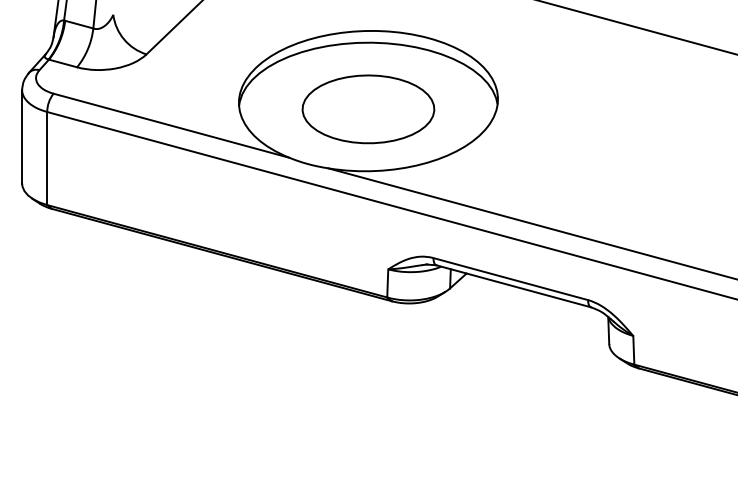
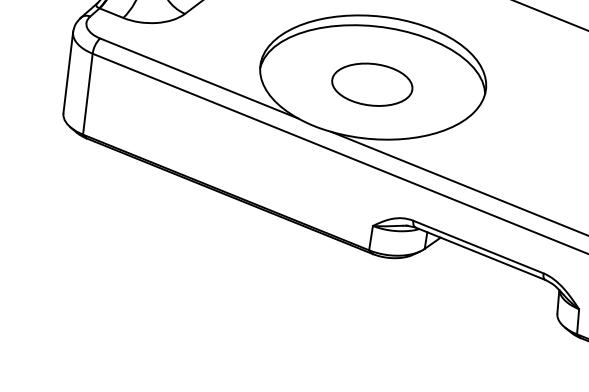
part: (368, 109) -> (372, 84), size x0.7

